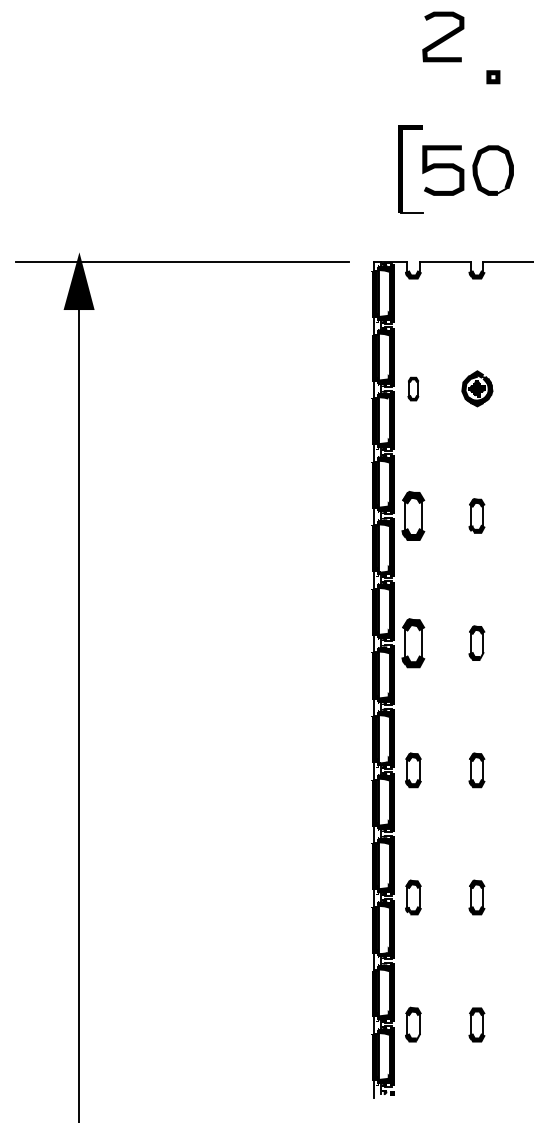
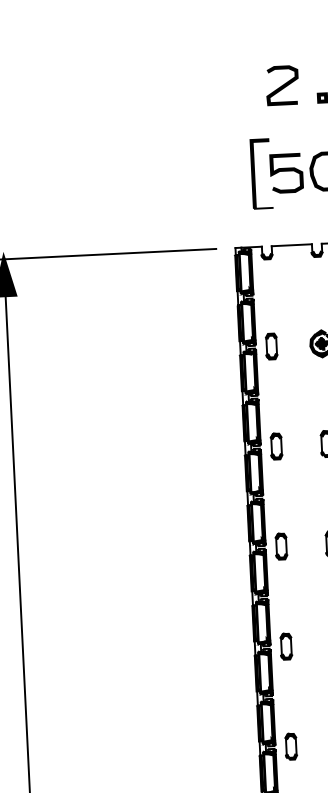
curve: (443, 36) -> (282, 85), moved
part: (413, 388) -> (271, 346), size x1.43
part: (413, 515) -> (276, 446), size x0.71
part: (413, 642) -> (281, 545), size x0.71

